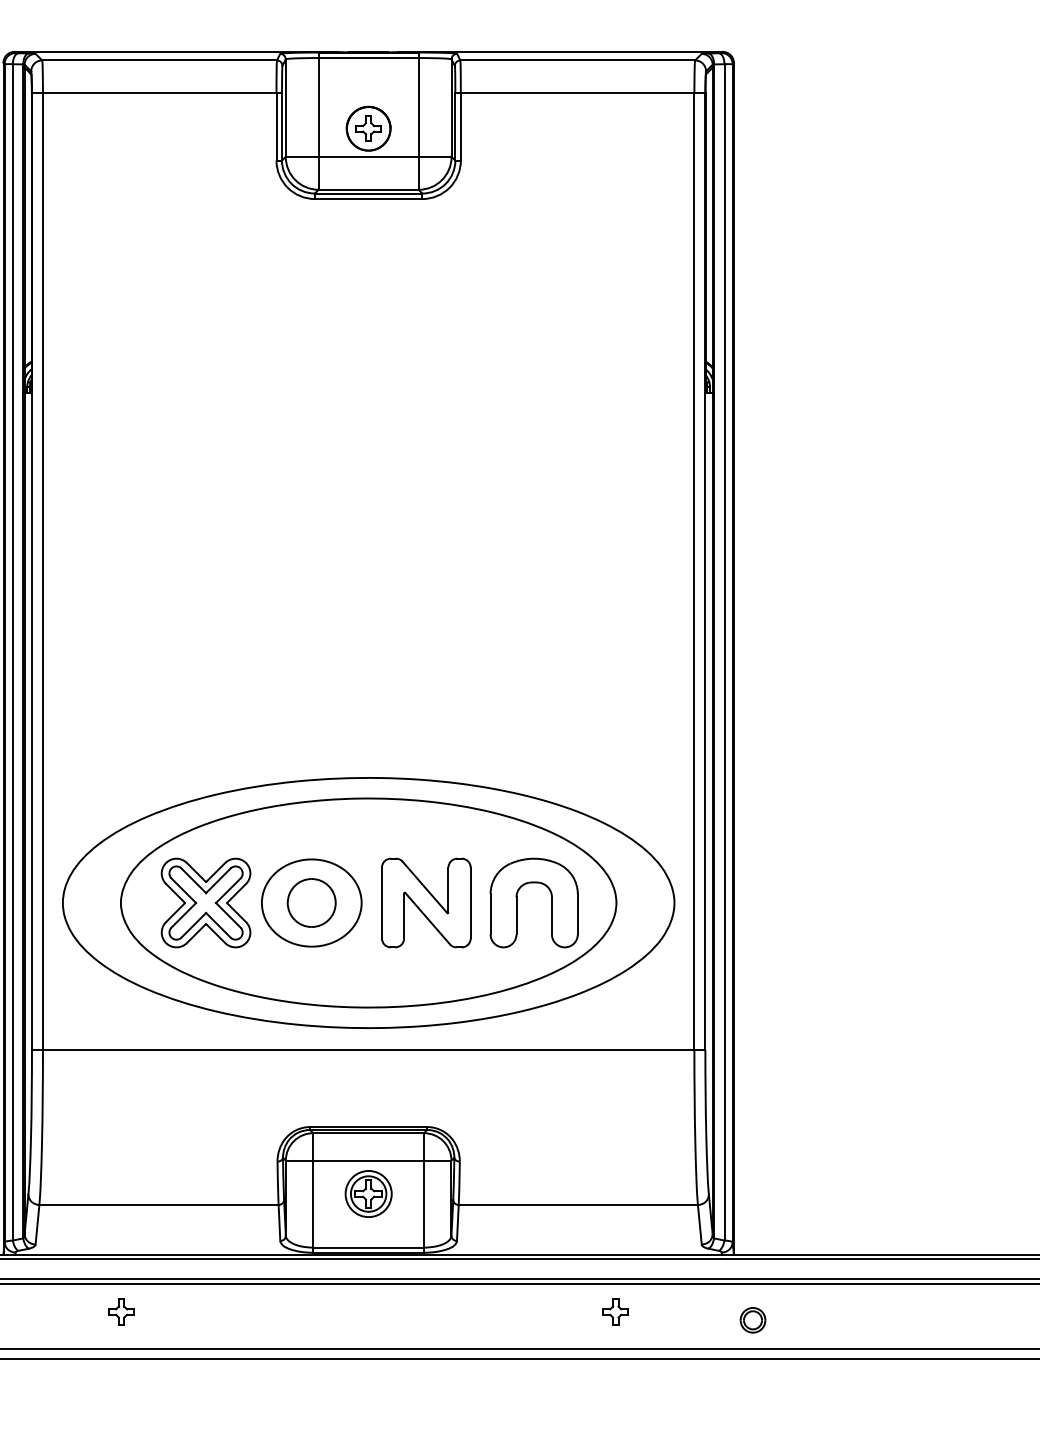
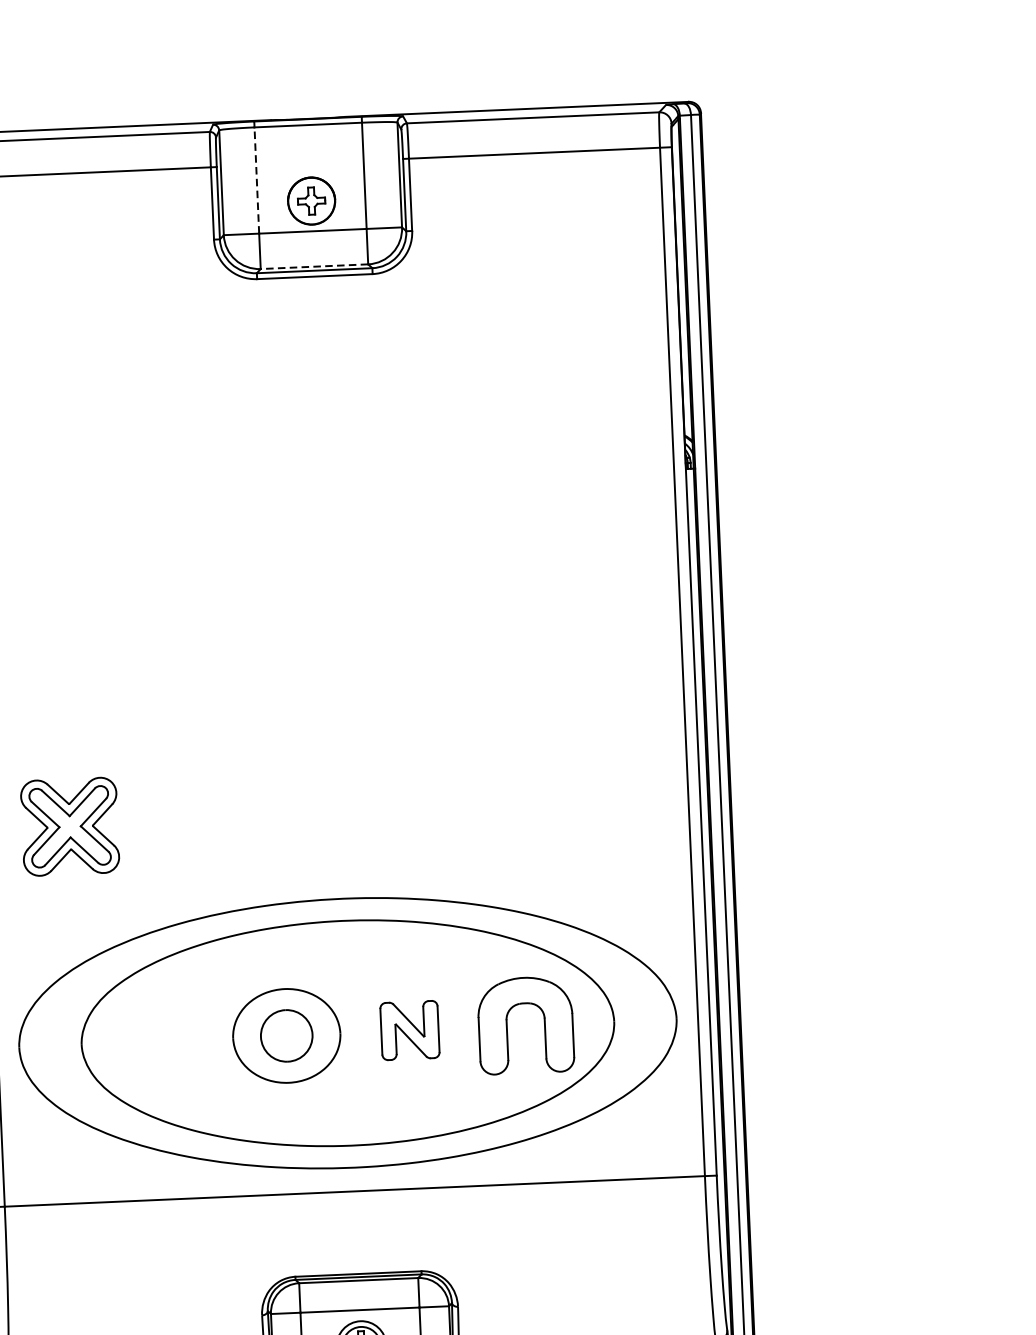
line: (318, 106) -> (256, 179), solid -> dashed
line: (368, 189) -> (314, 266), solid -> dashed
part: (205, 902) -> (69, 826), moved
part: (426, 902) -> (410, 1029), size x0.6

